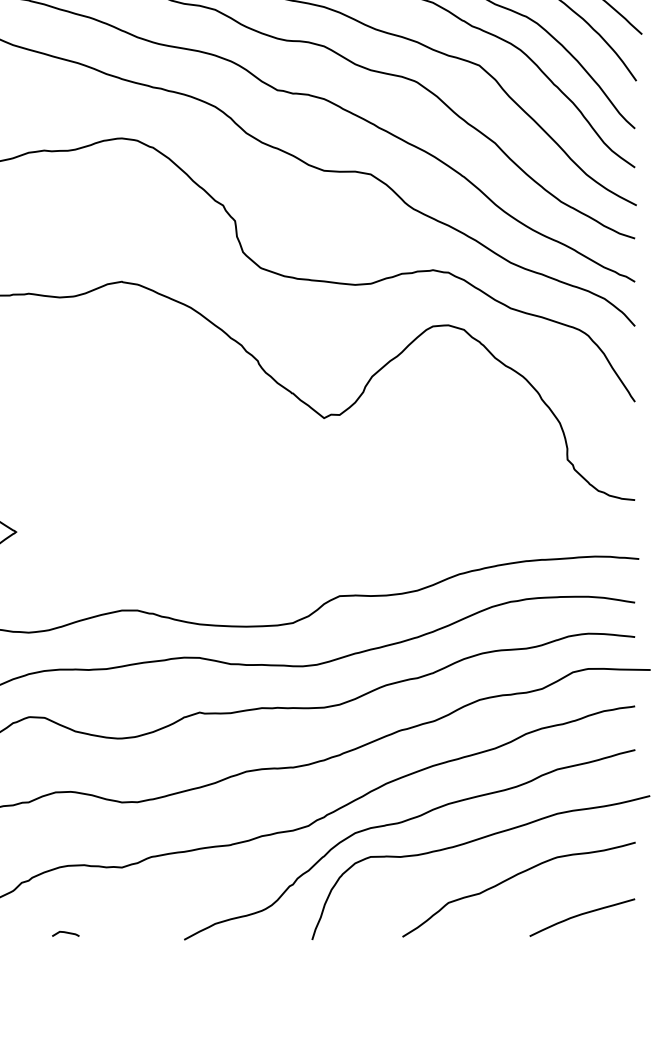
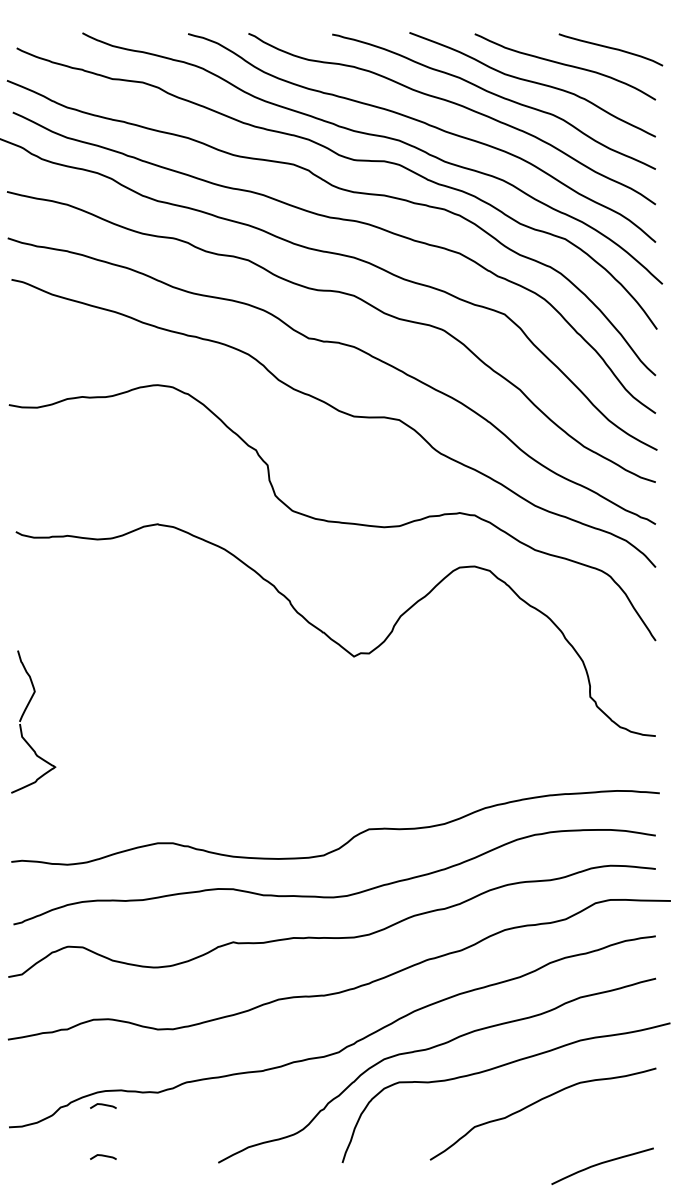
curve: (65, 880) -> (103, 1105), added
curve: (581, 915) -> (601, 1164), moved

